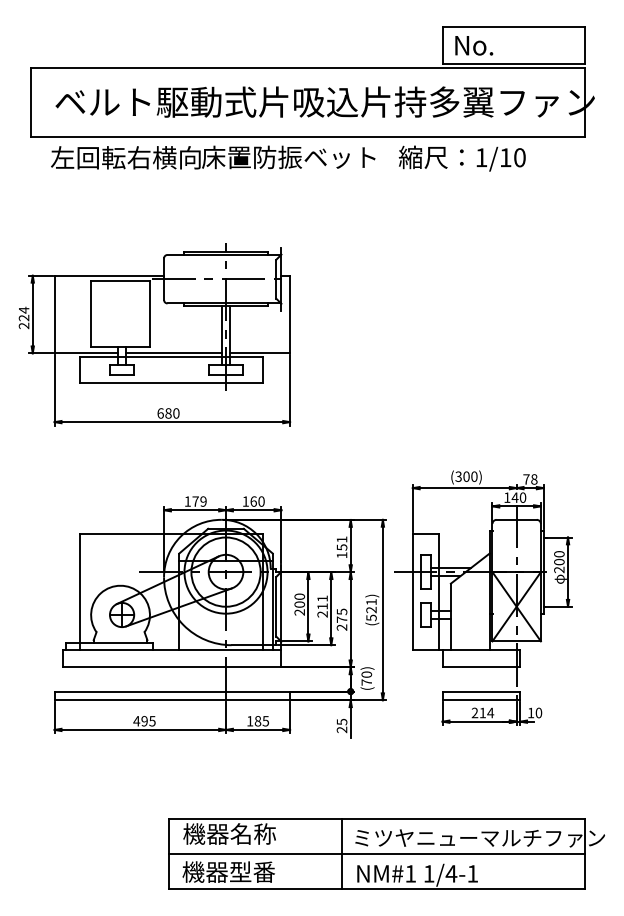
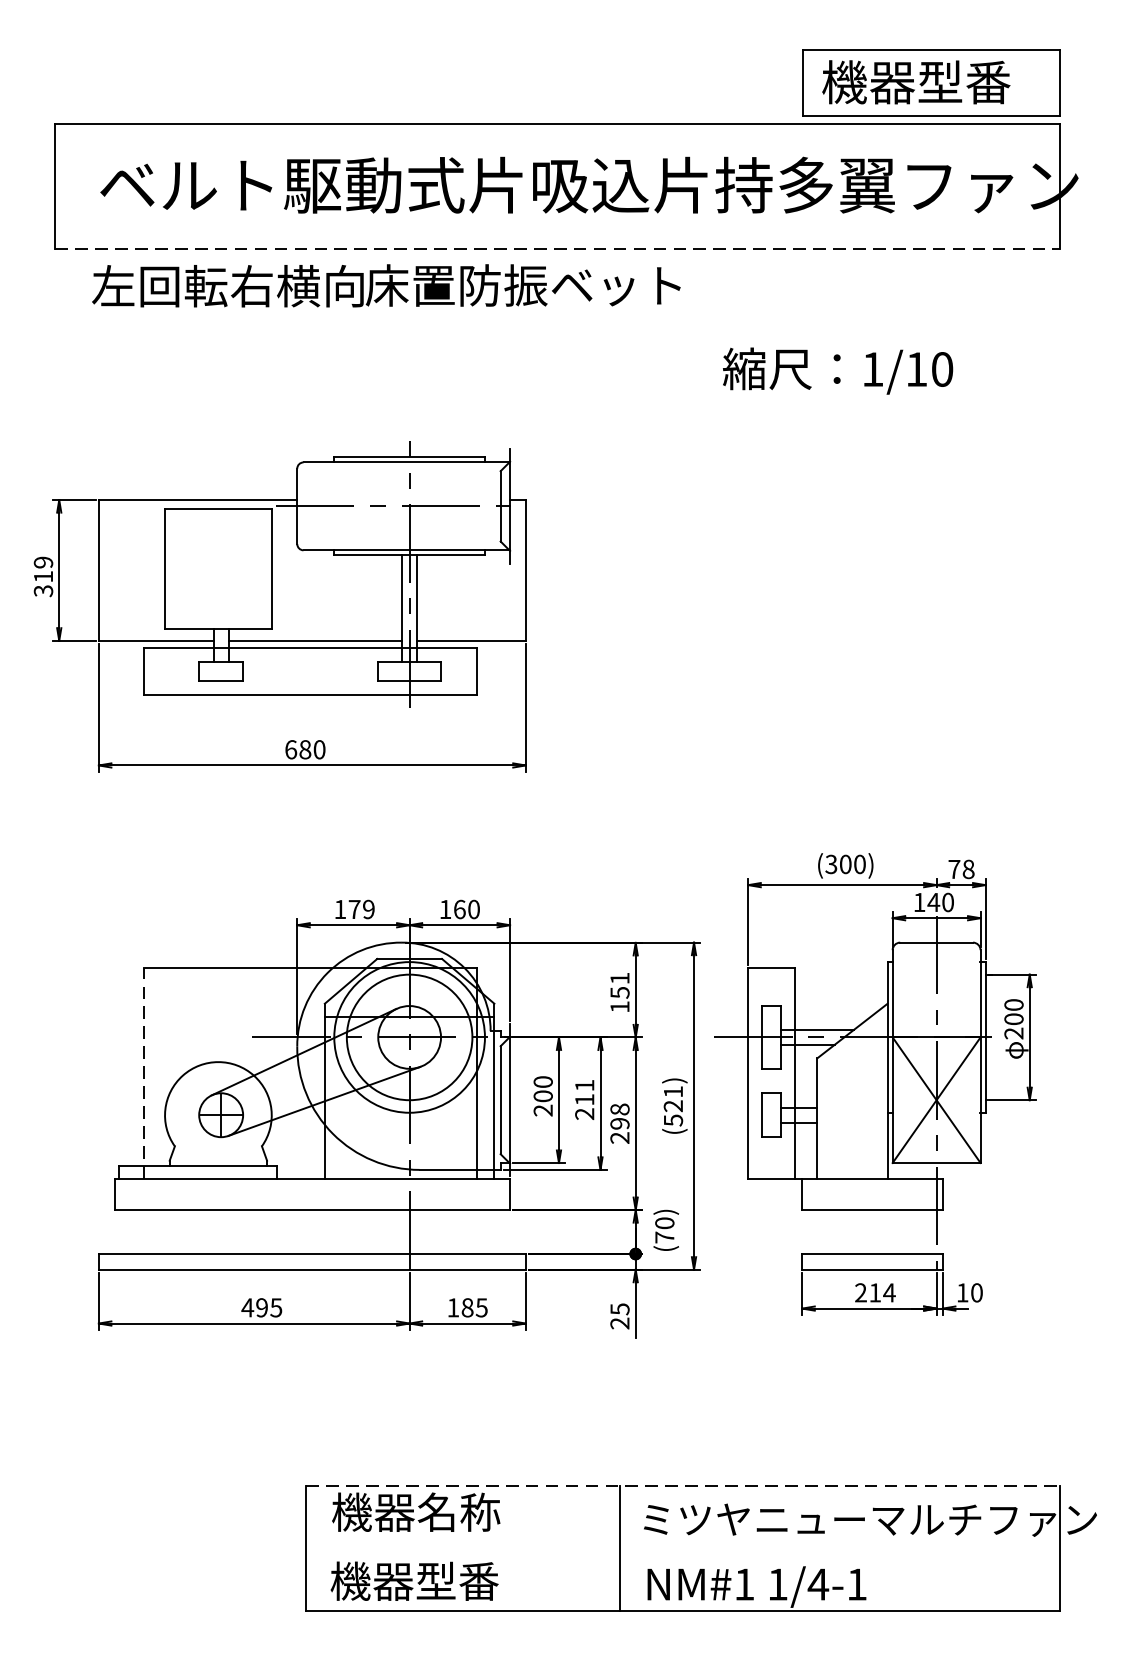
text: (505, 45) -> (916, 82), No. -> 機器型番
line: (308, 137) -> (559, 249), solid -> dashed
text: (461, 158) -> (836, 370), moved
text: (23, 317) -> (42, 575), 224 -> 319
line: (79, 592) -> (143, 1074), solid -> dashed
text: (341, 615) -> (618, 1116), 275 -> 298
line: (376, 819) -> (682, 1485), solid -> dashed
line: (376, 853) -> (682, 1547), removed

